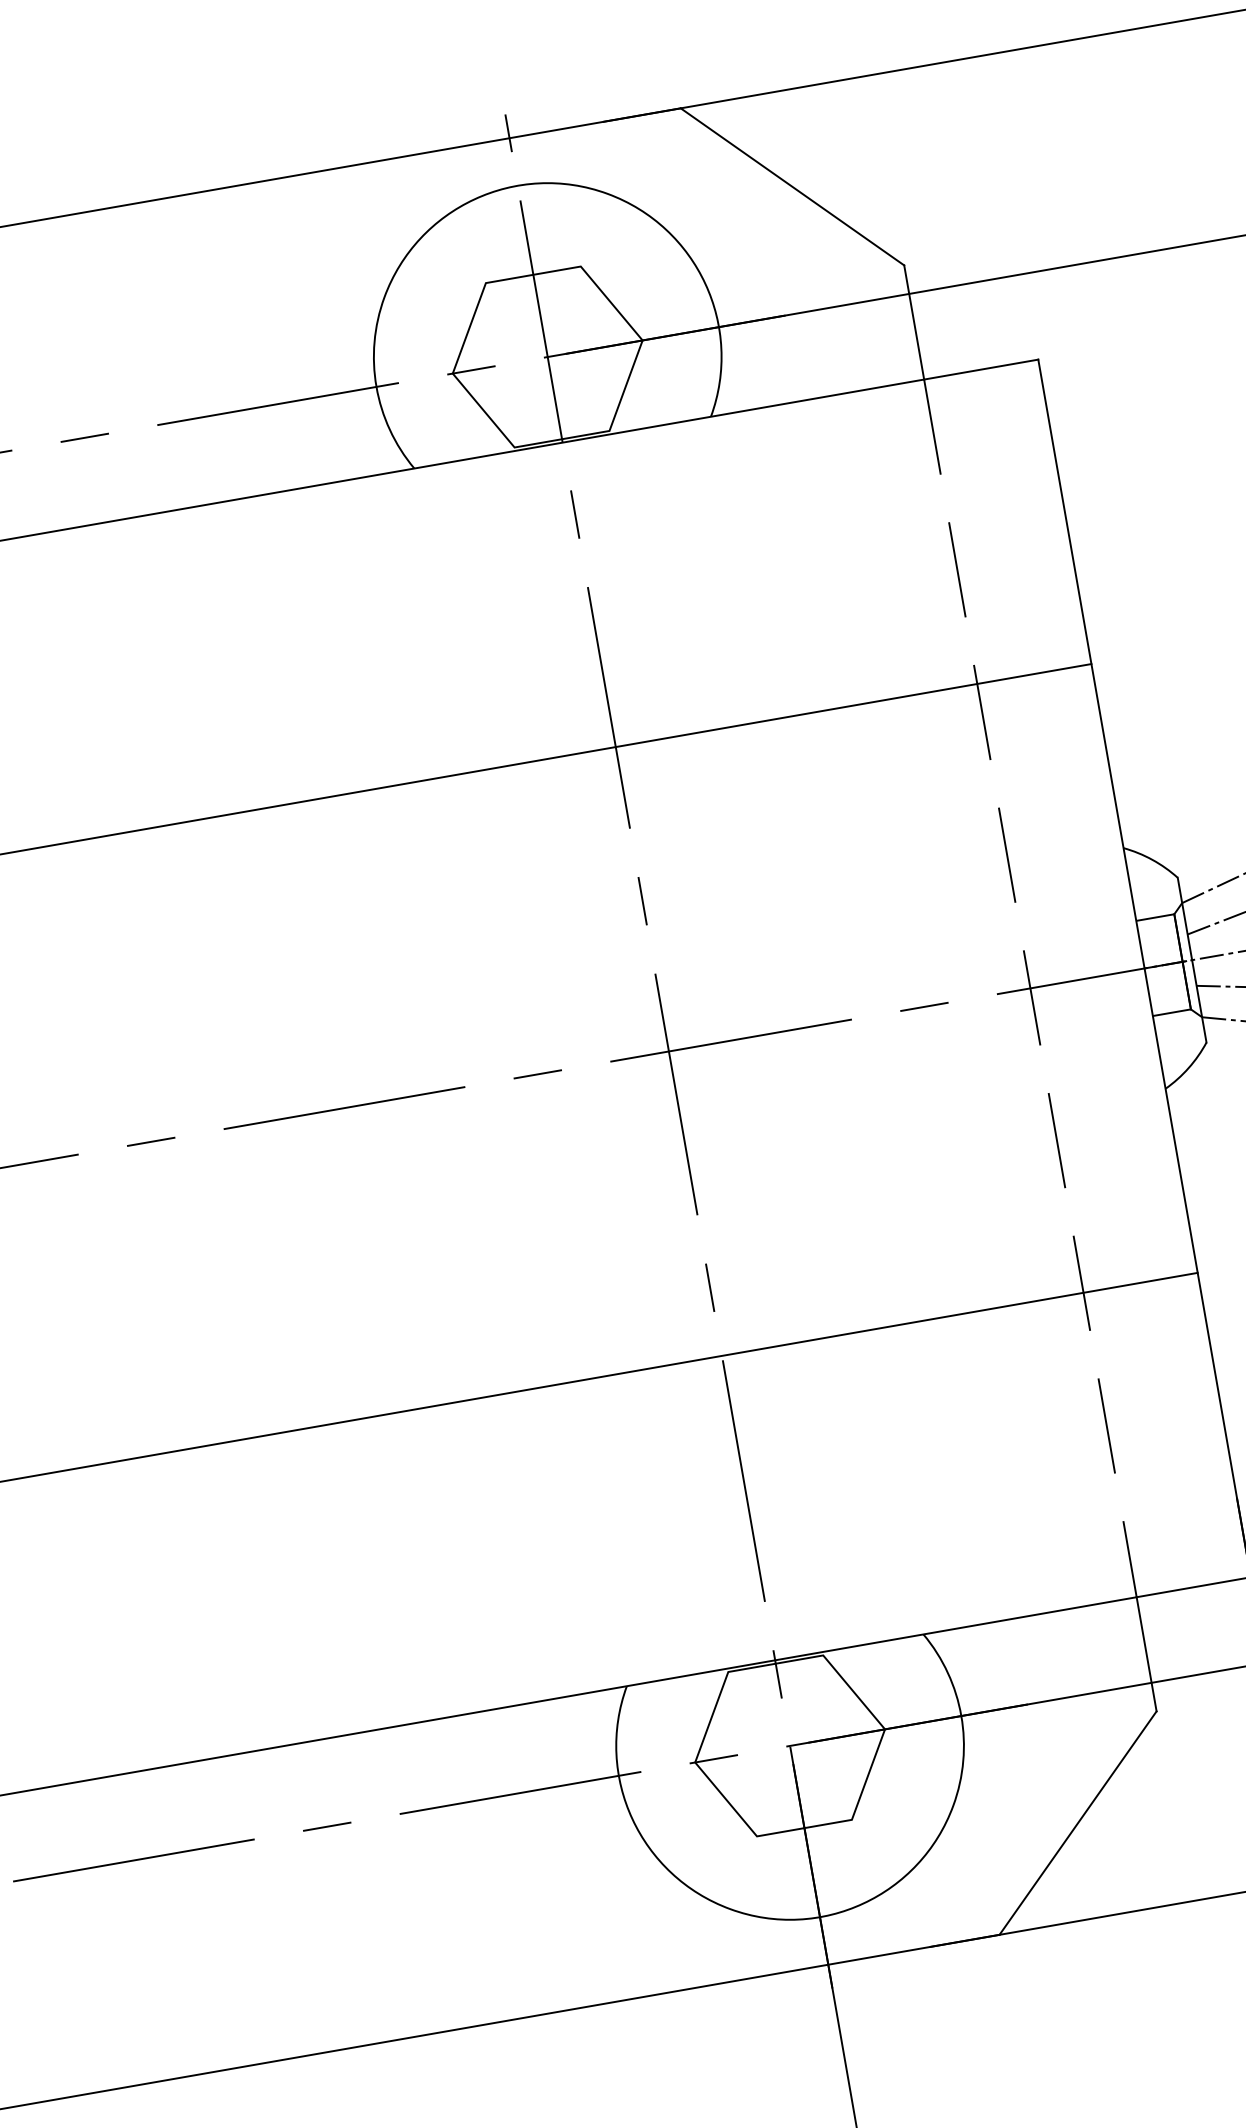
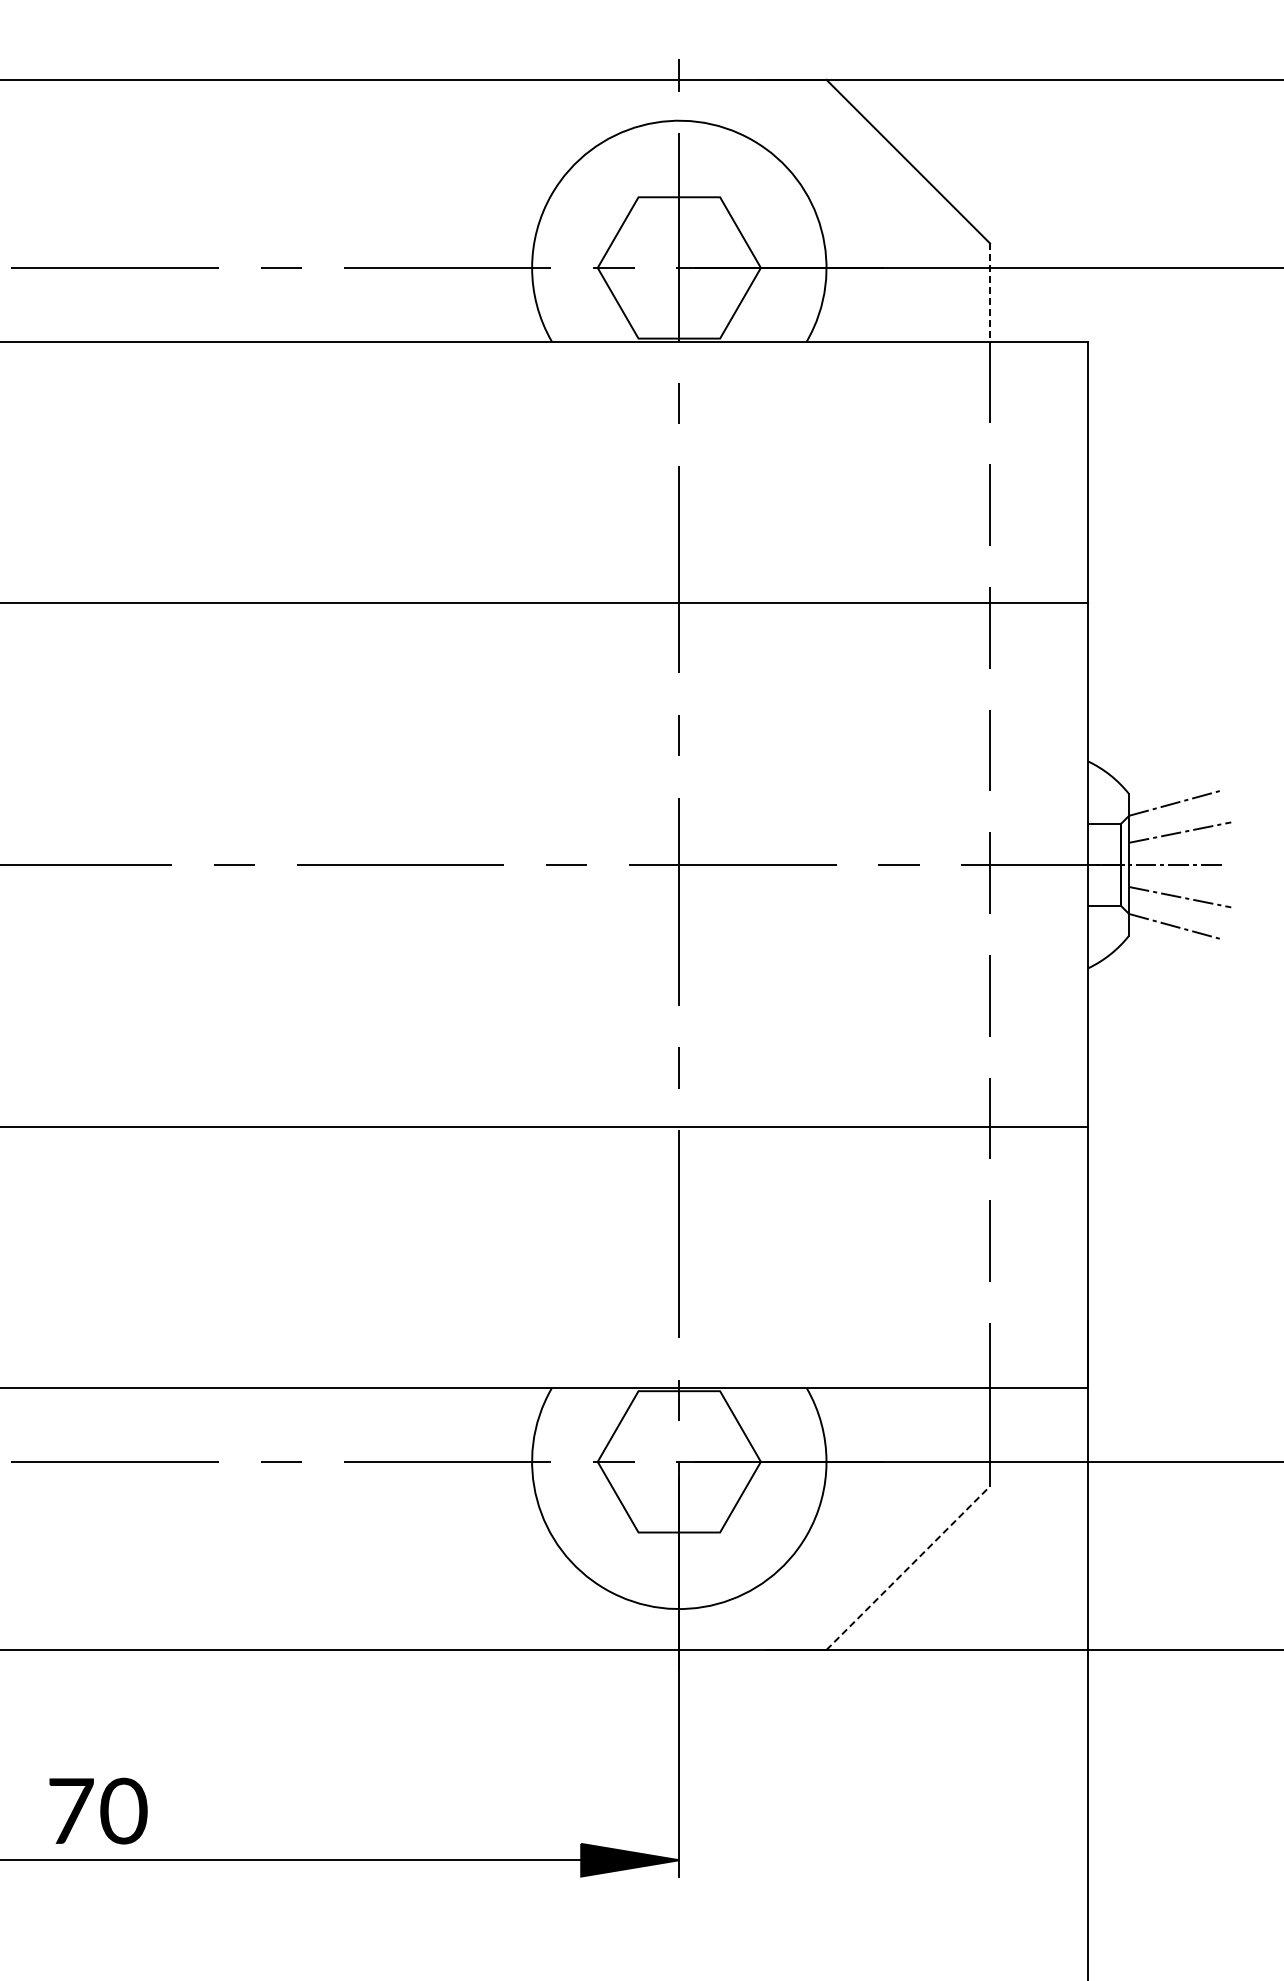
line: (914, 322) -> (990, 292), solid -> dashed
line: (1078, 1823) -> (908, 1568), solid -> dashed

